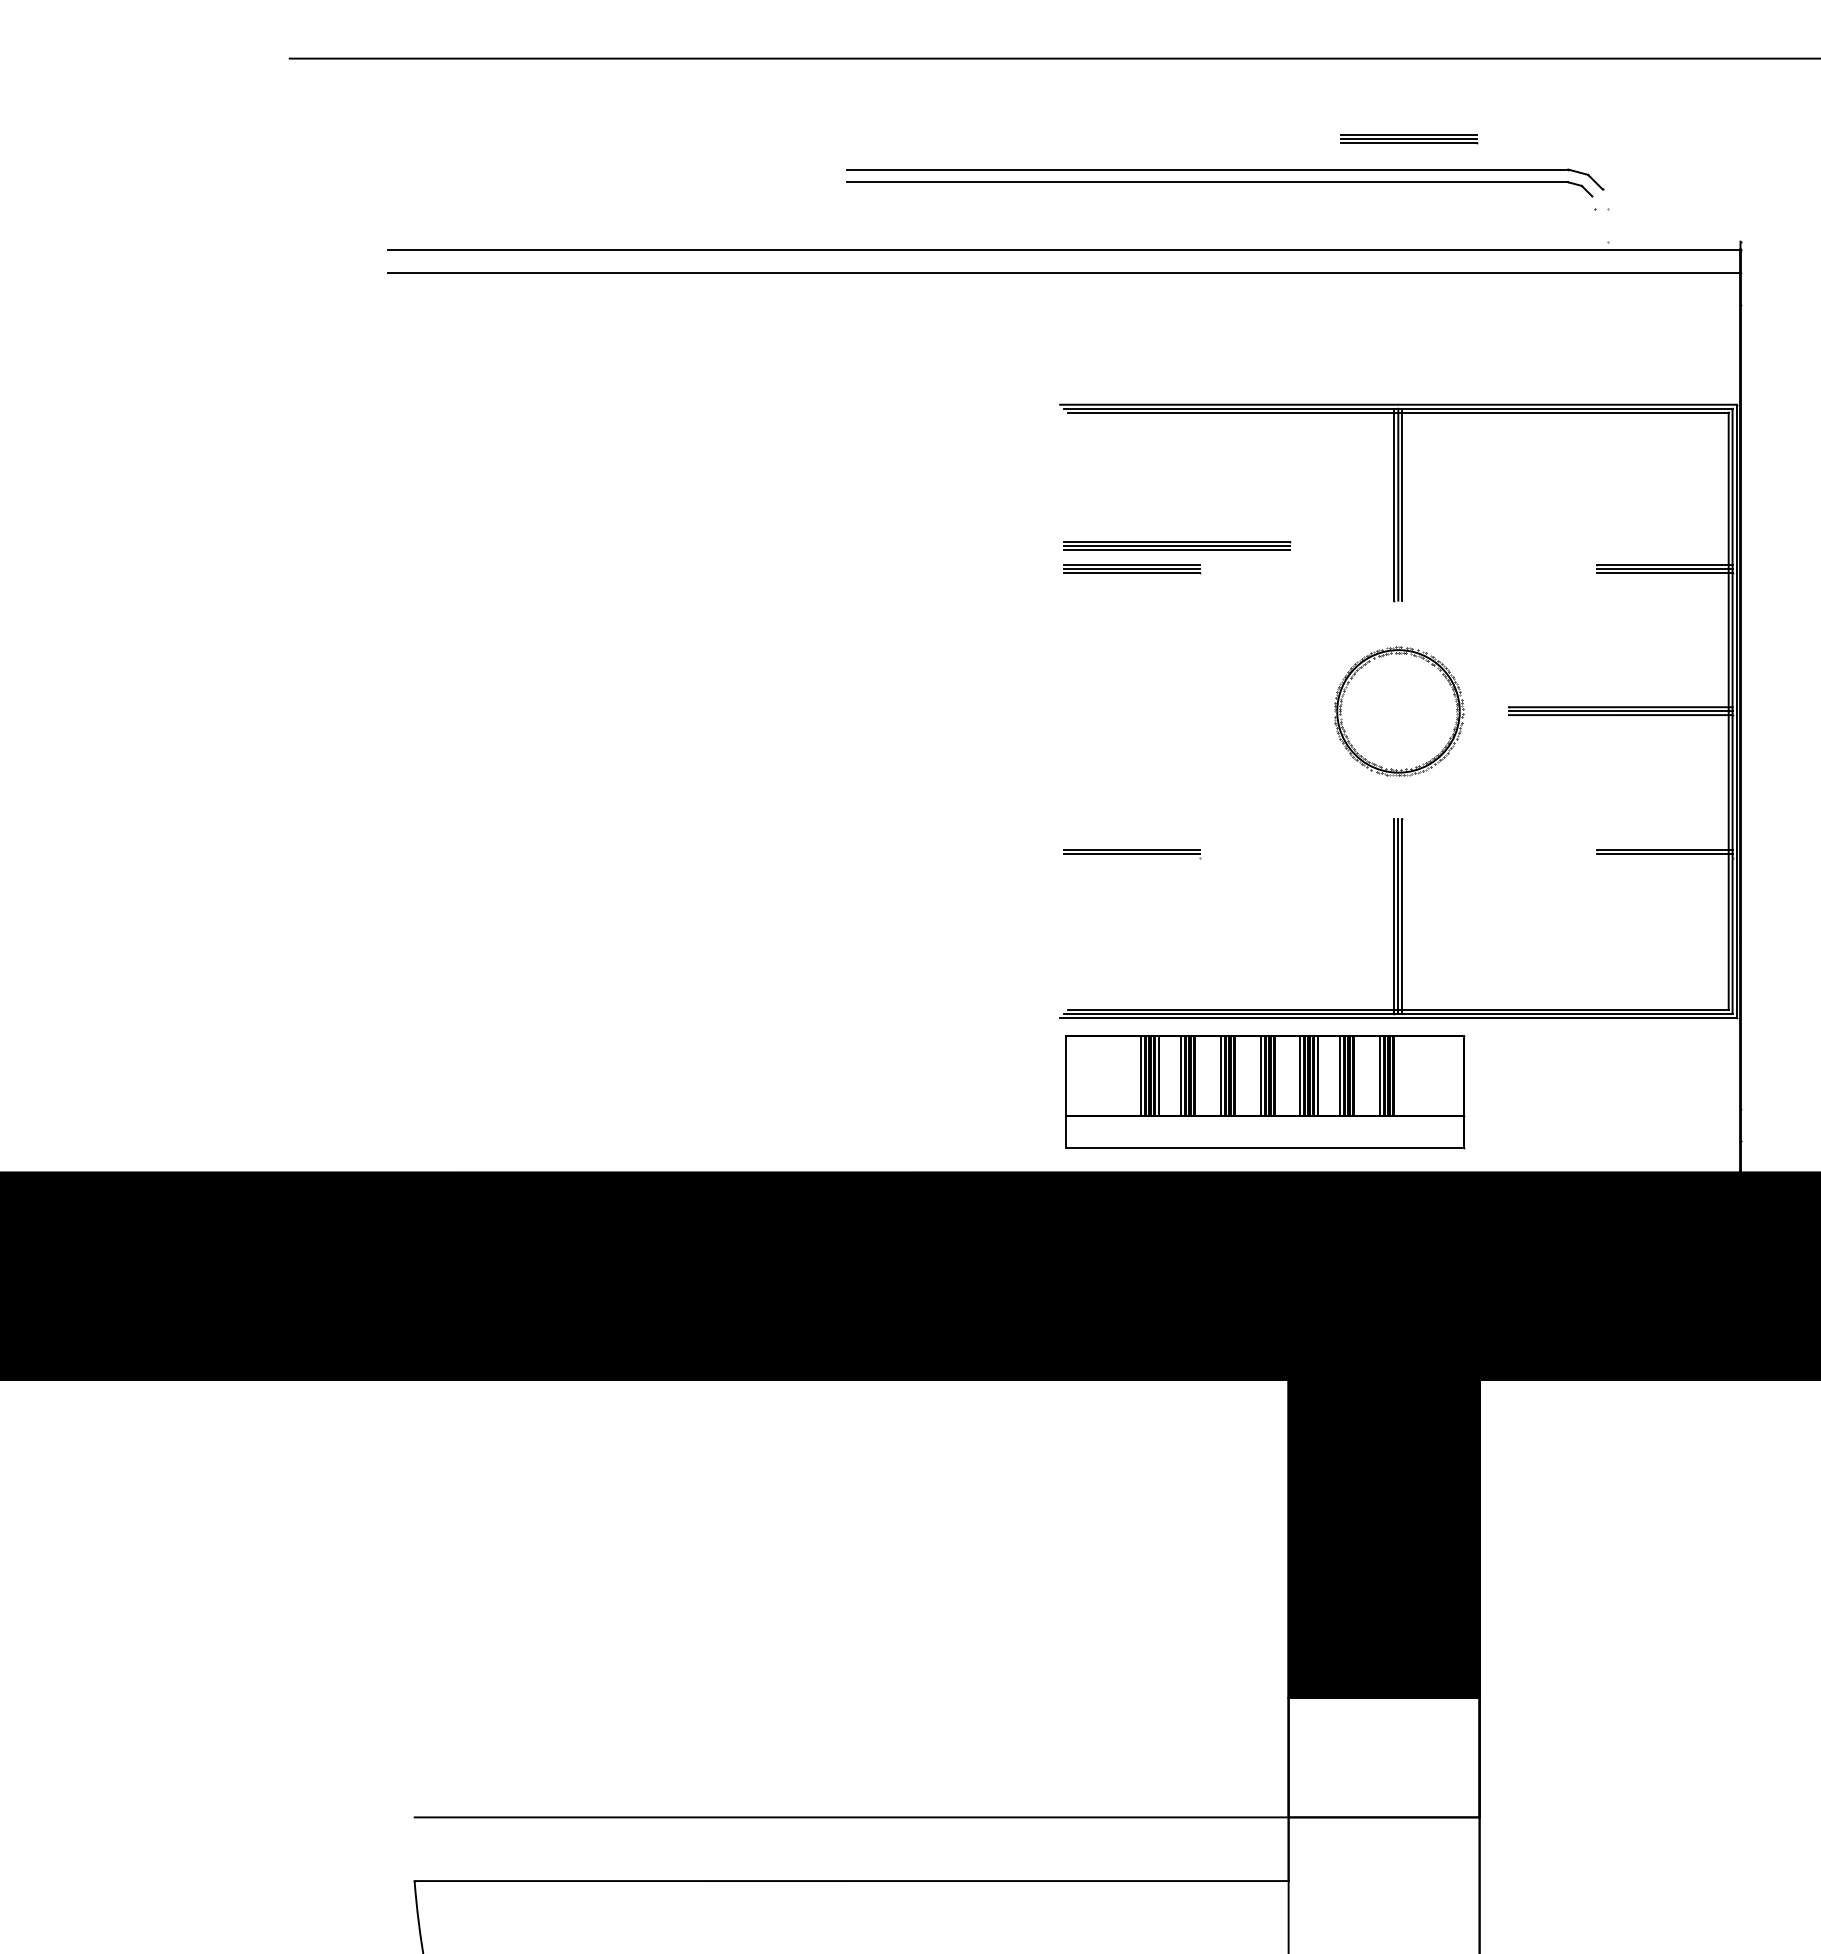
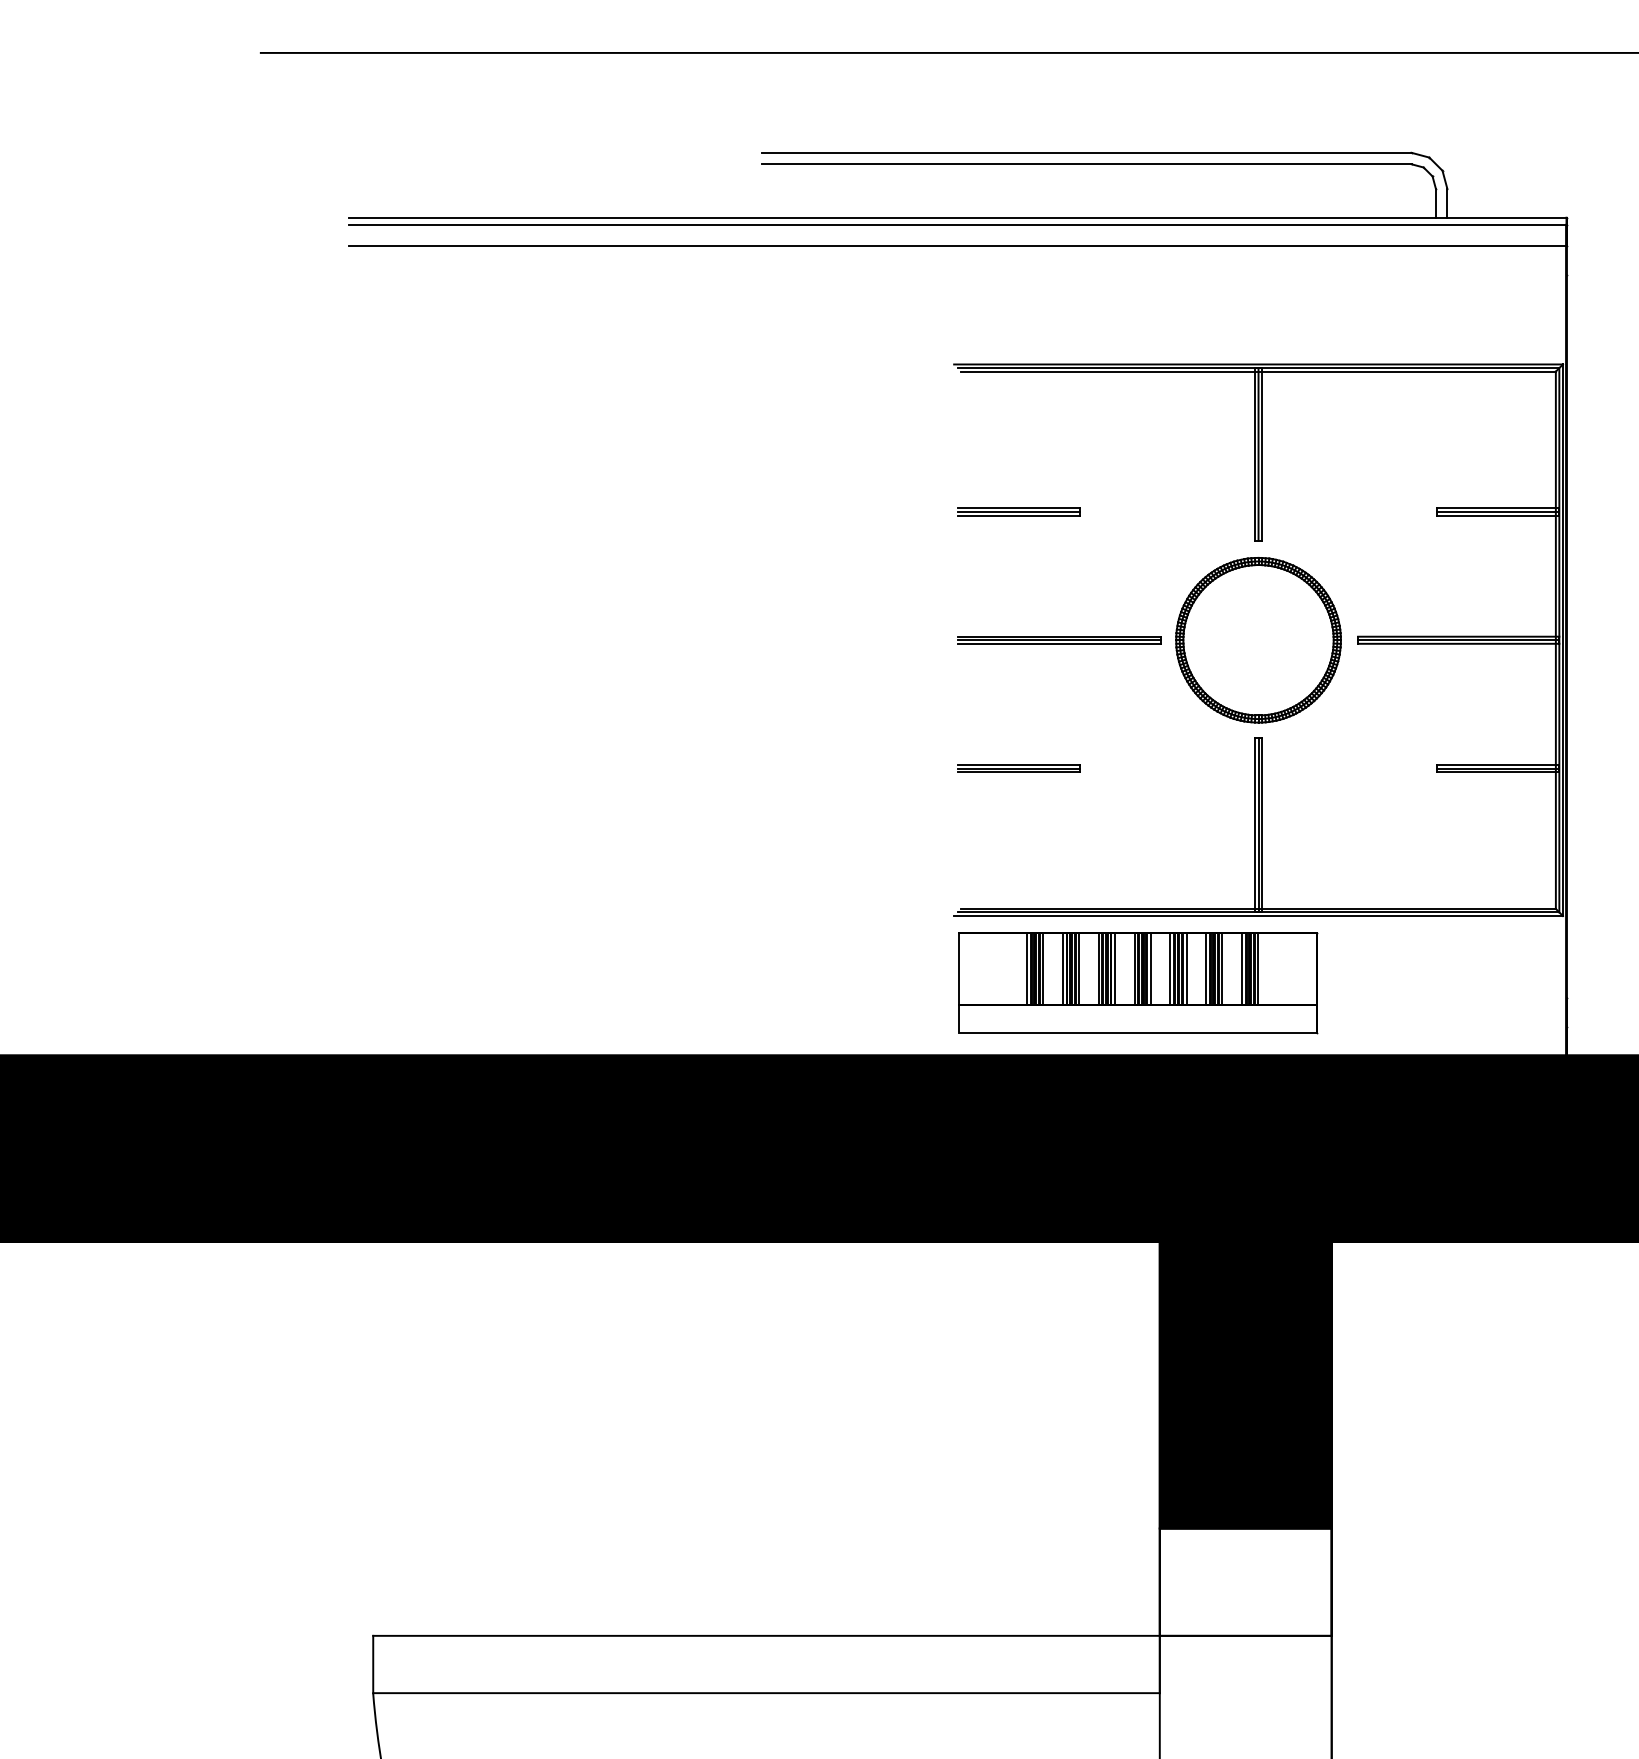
part: (1409, 139) -> (1268, 125), removed
line: (1063, 241) -> (957, 217), added
part: (1177, 545) -> (1059, 639), moved
part: (1398, 711) -> (1258, 640), size x1.43
line: (1131, 857) -> (1018, 771), added
line: (1664, 857) -> (1498, 771), added
line: (1198, 1076) -> (1078, 969), added
line: (1238, 1076) -> (1114, 969), added
line: (1278, 1076) -> (1150, 969), added
line: (1358, 1076) -> (1222, 969), added
line: (1397, 1076) -> (1257, 969), added

